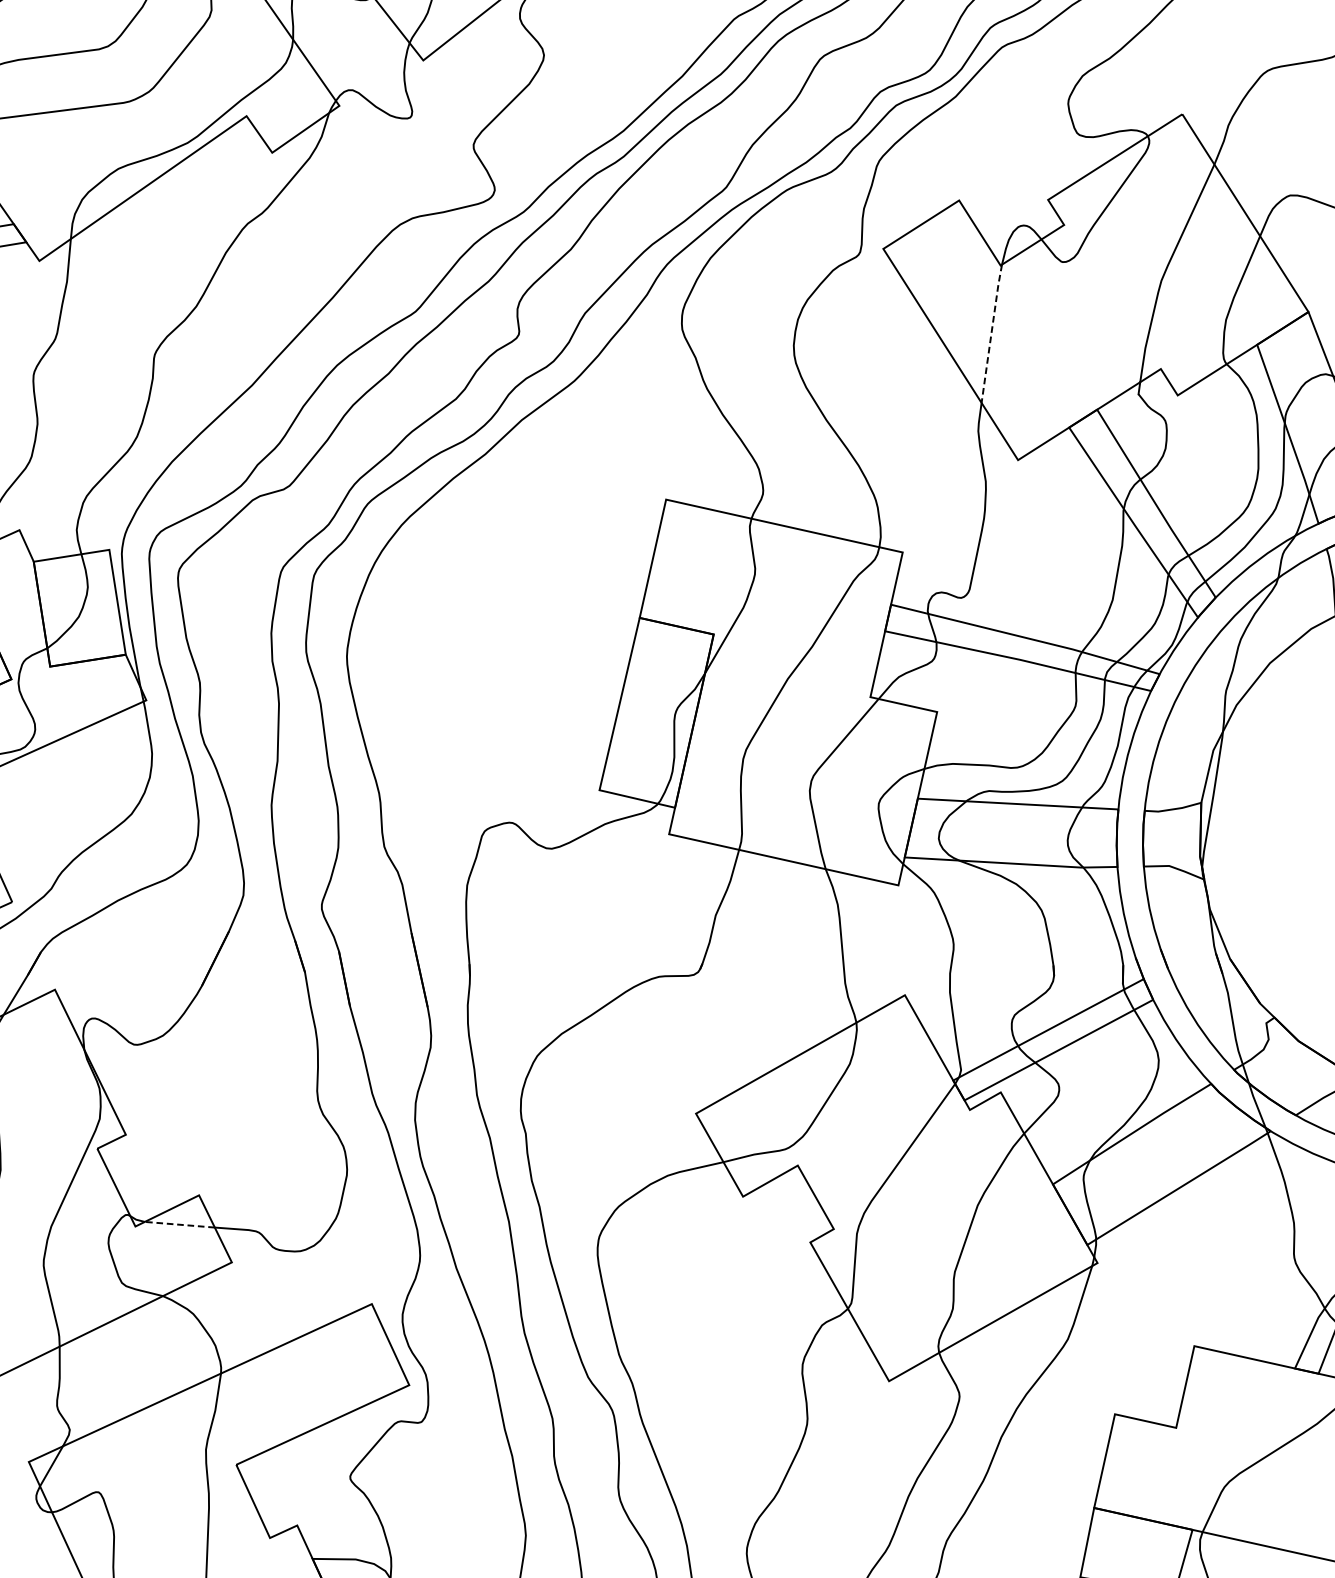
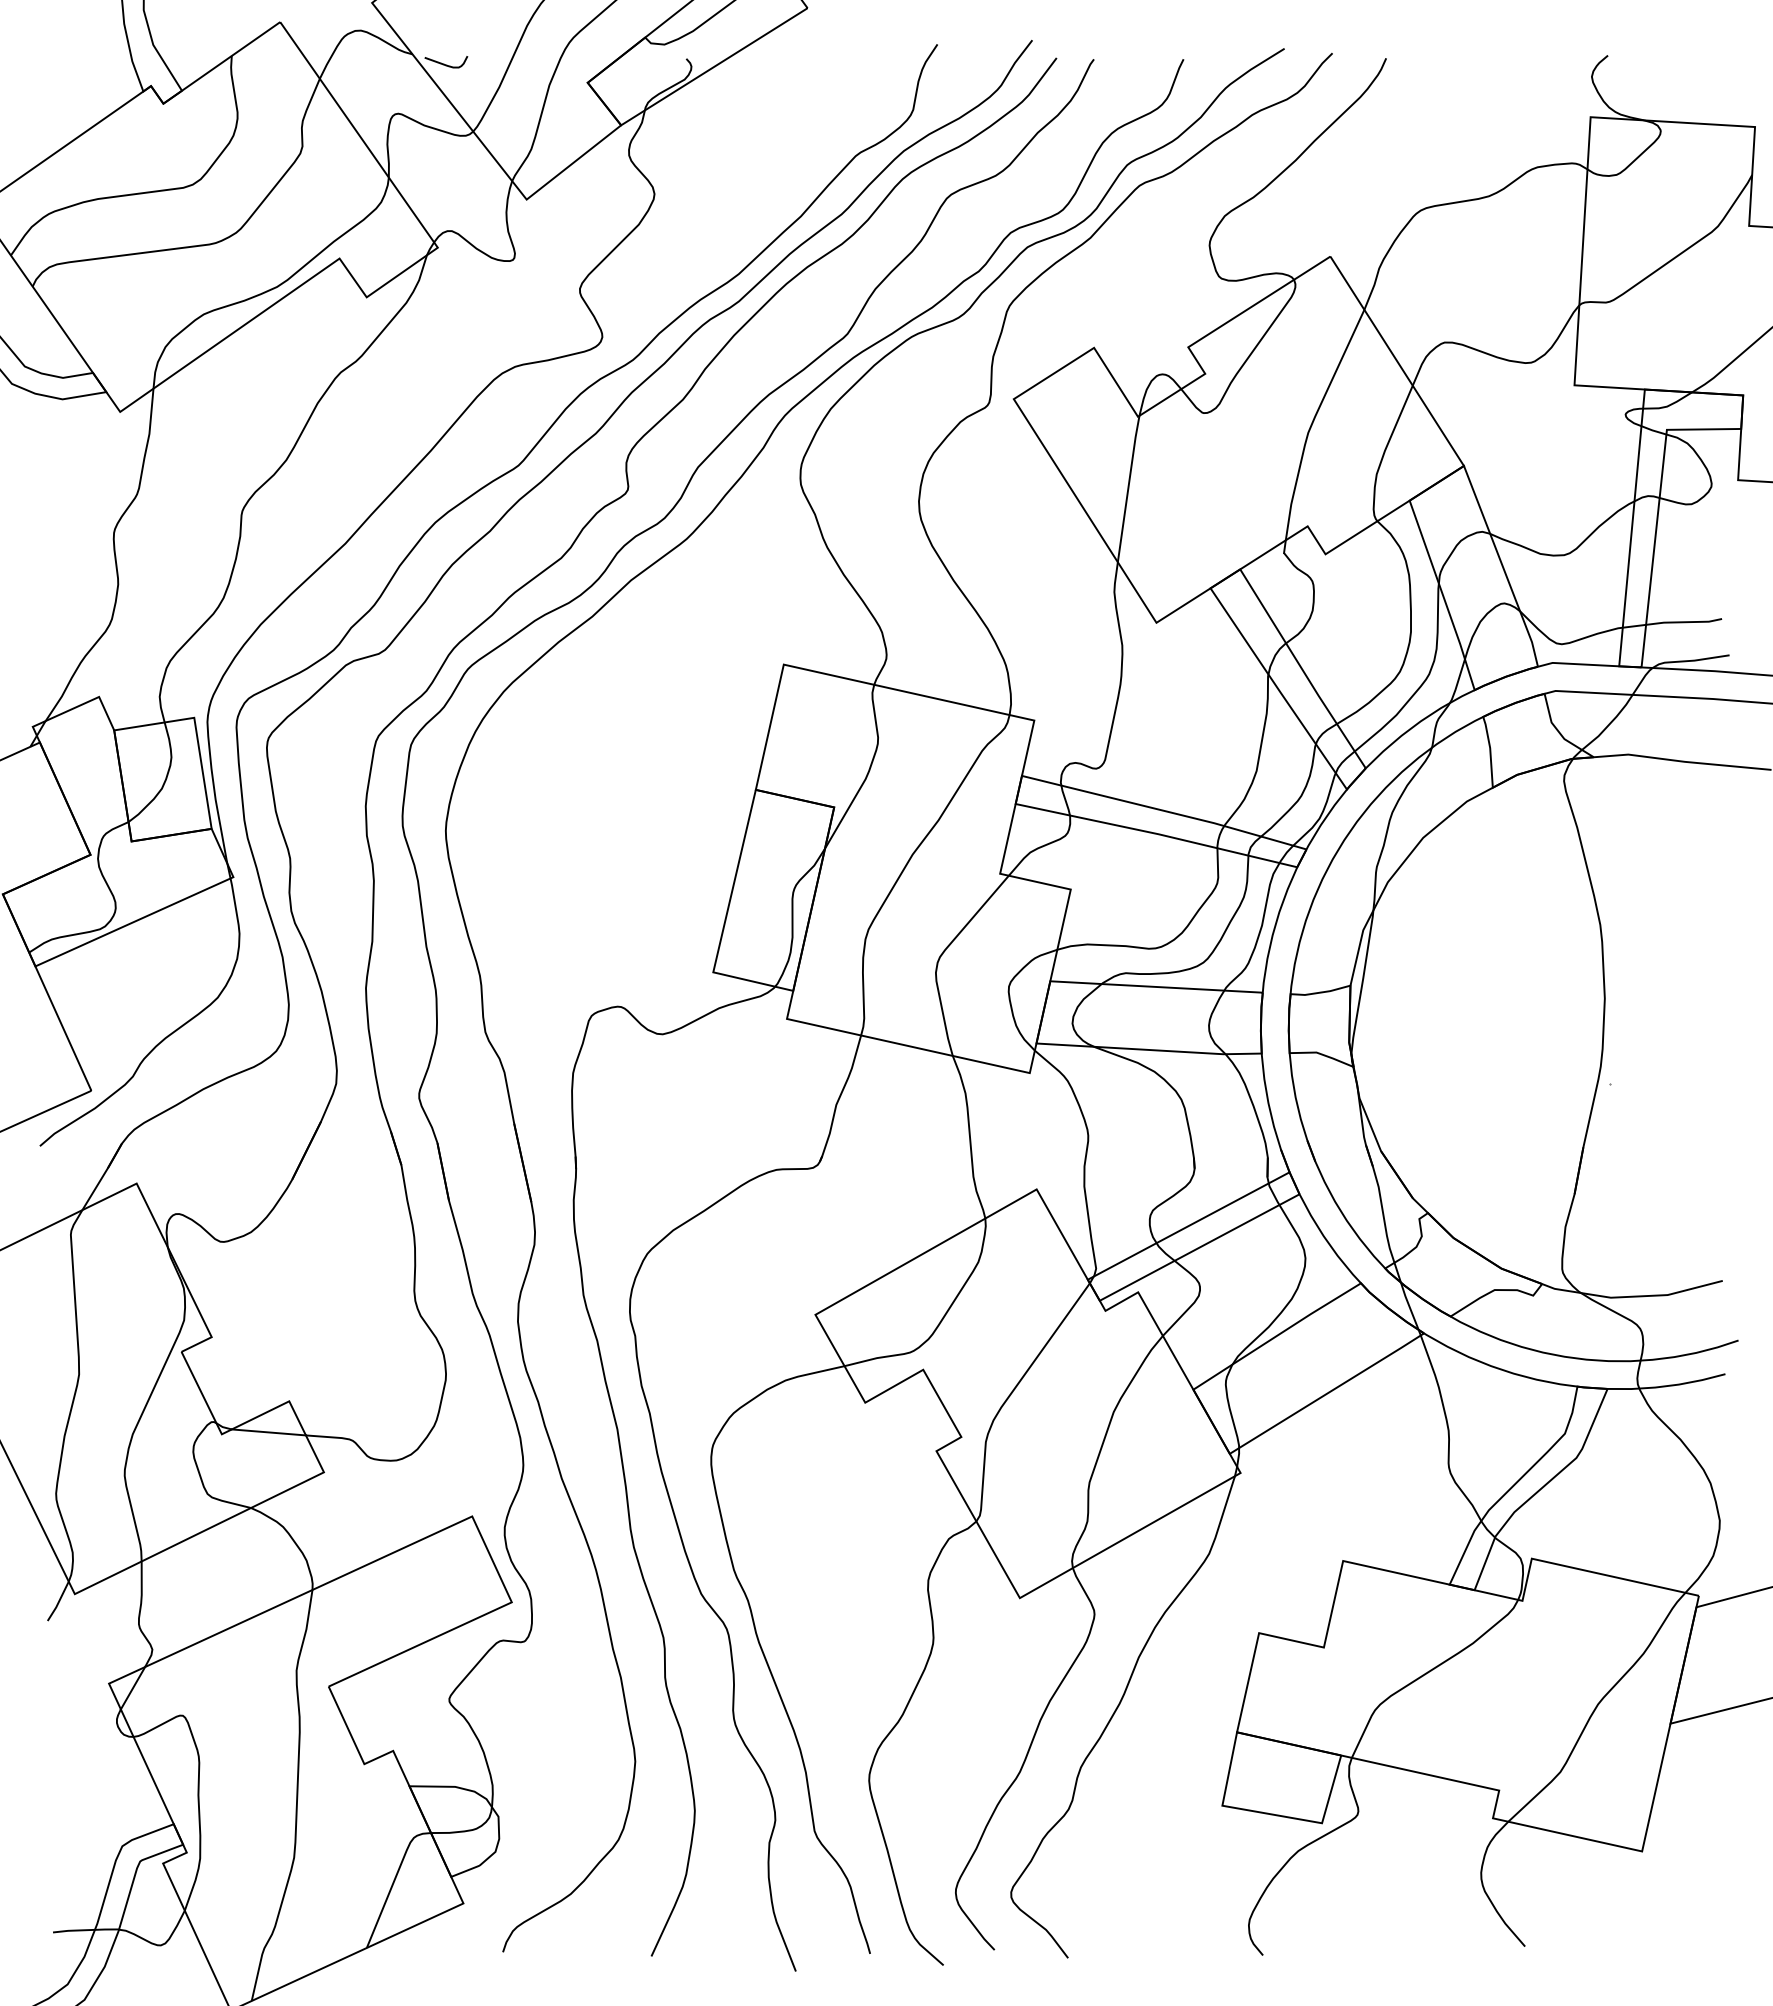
line: (991, 333) -> (1128, 488), dashed -> solid
line: (179, 1224) -> (268, 1432), dashed -> solid

